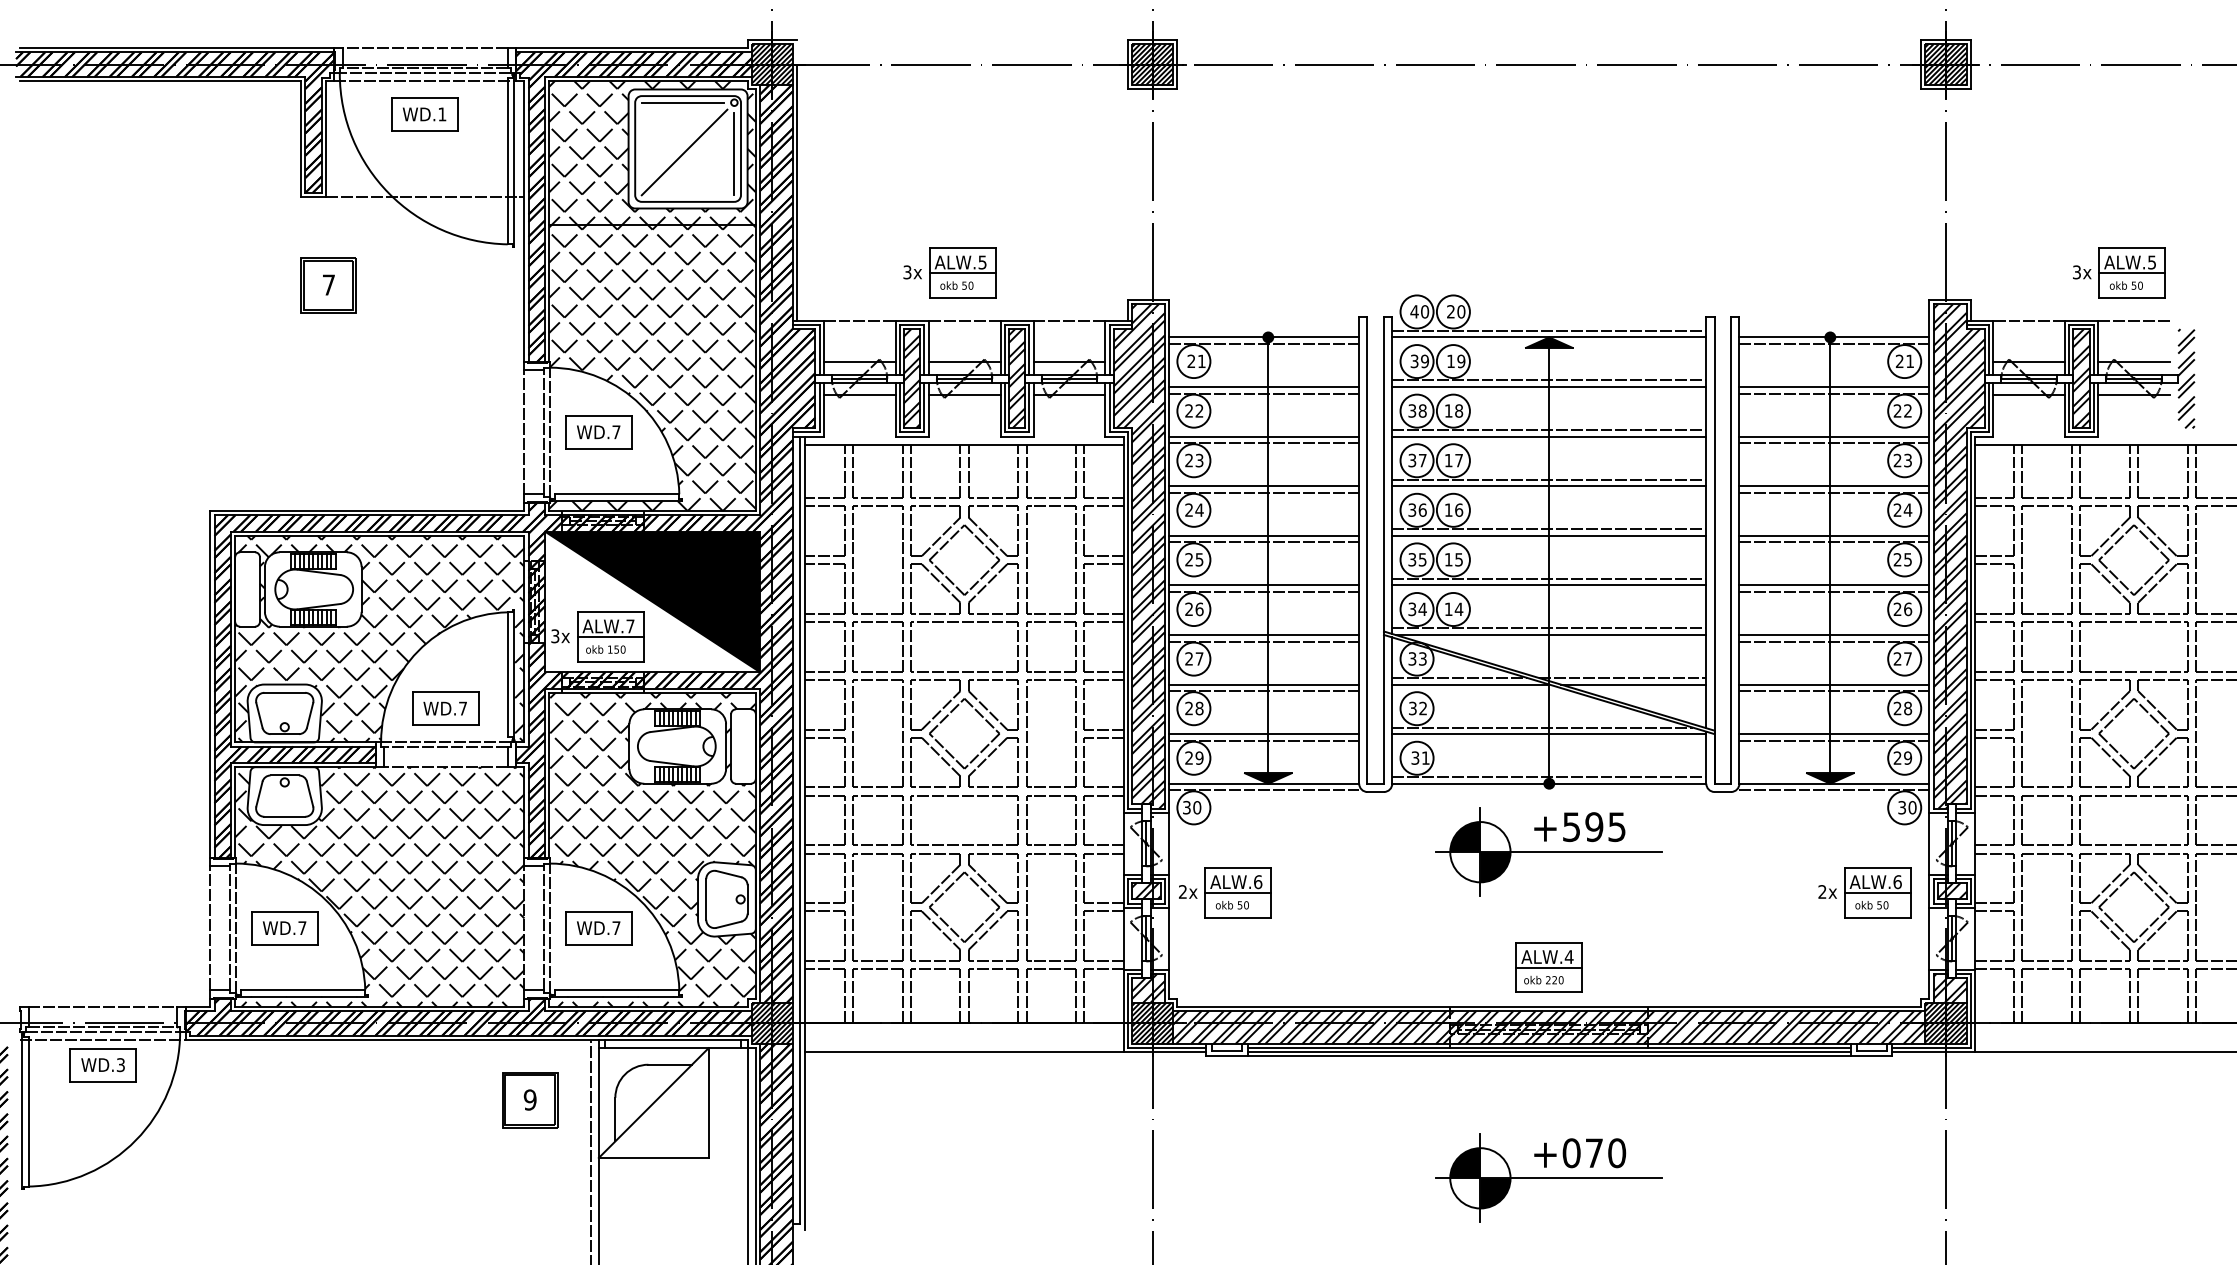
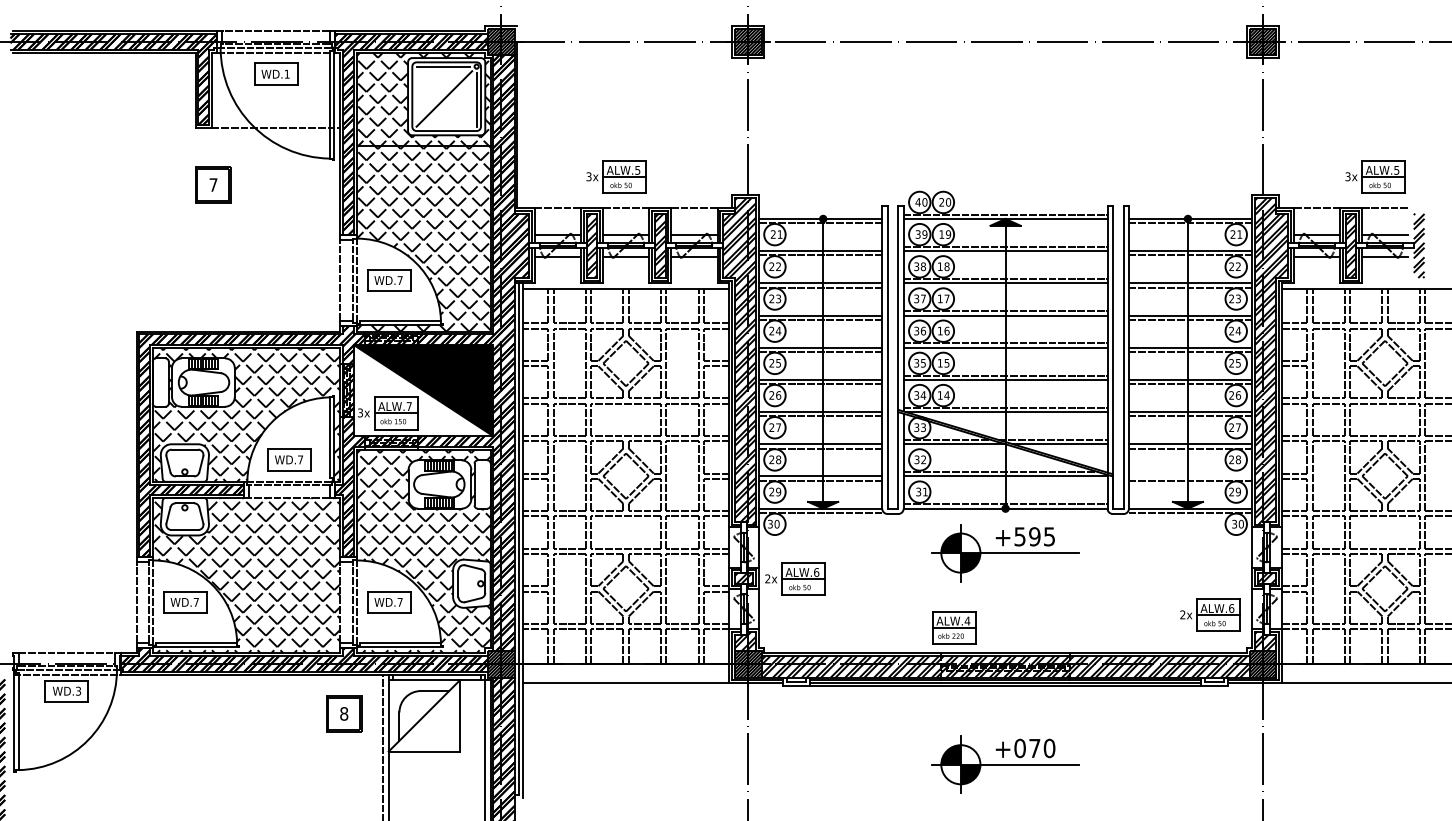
line: (1834, 734) -> (1190, 476), removed
part: (1865, 891) -> (1210, 614), moved
part: (1549, 966) -> (954, 627), moved
text: (530, 1099) -> (344, 713), 9 -> 8

